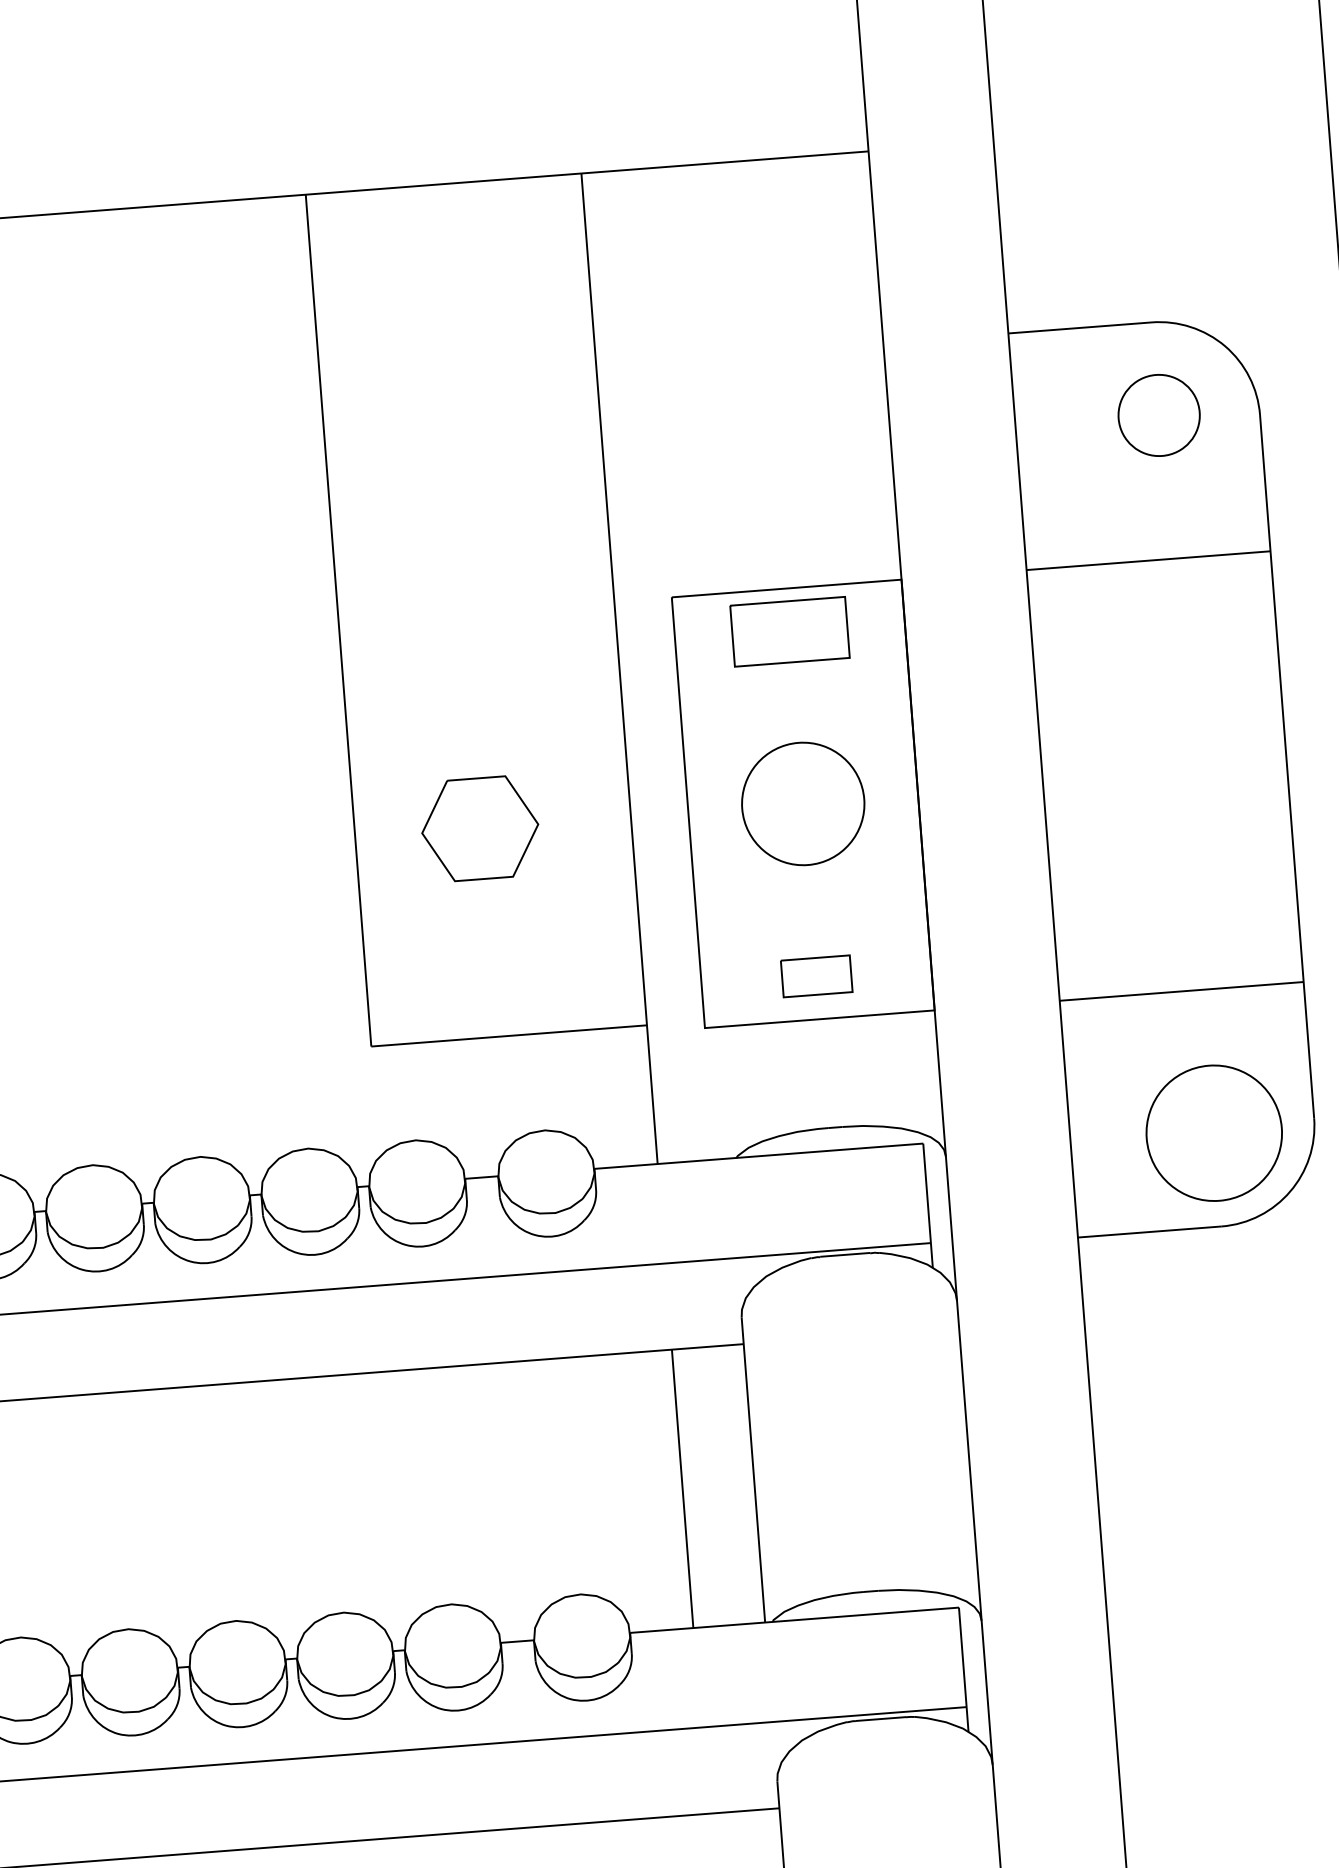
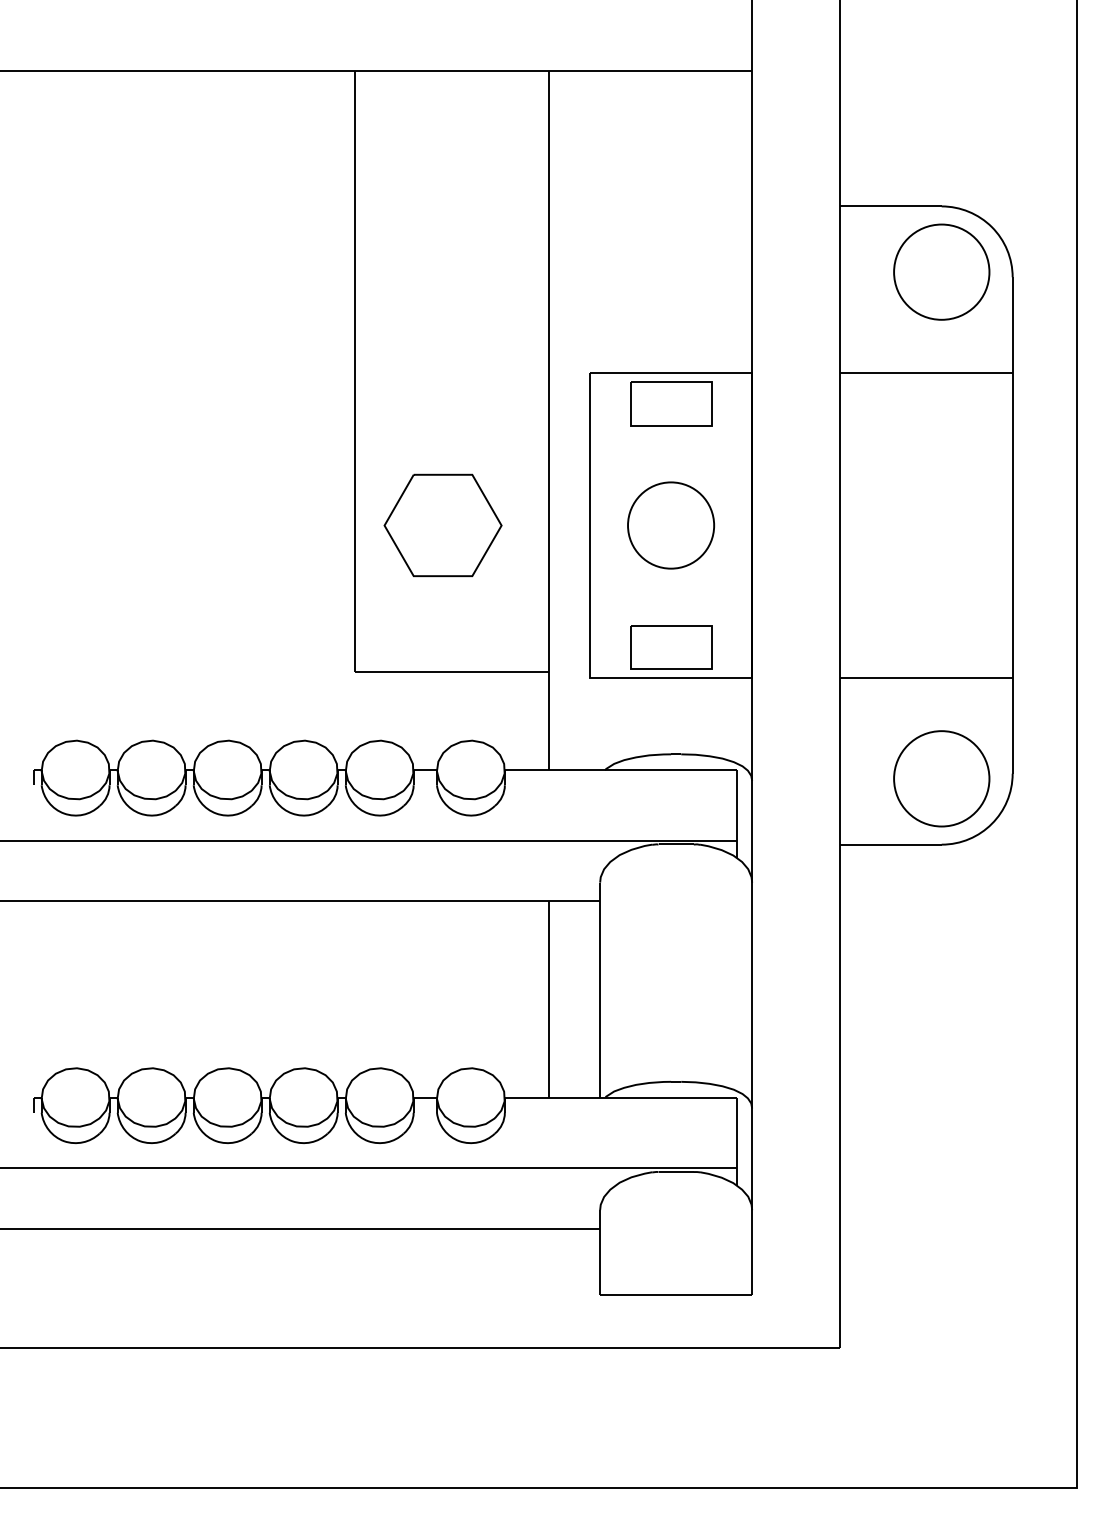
part: (1158, 414) -> (941, 271), size x1.67
part: (479, 828) -> (442, 525), size x1.43
part: (817, 976) -> (671, 647), size x1.67

